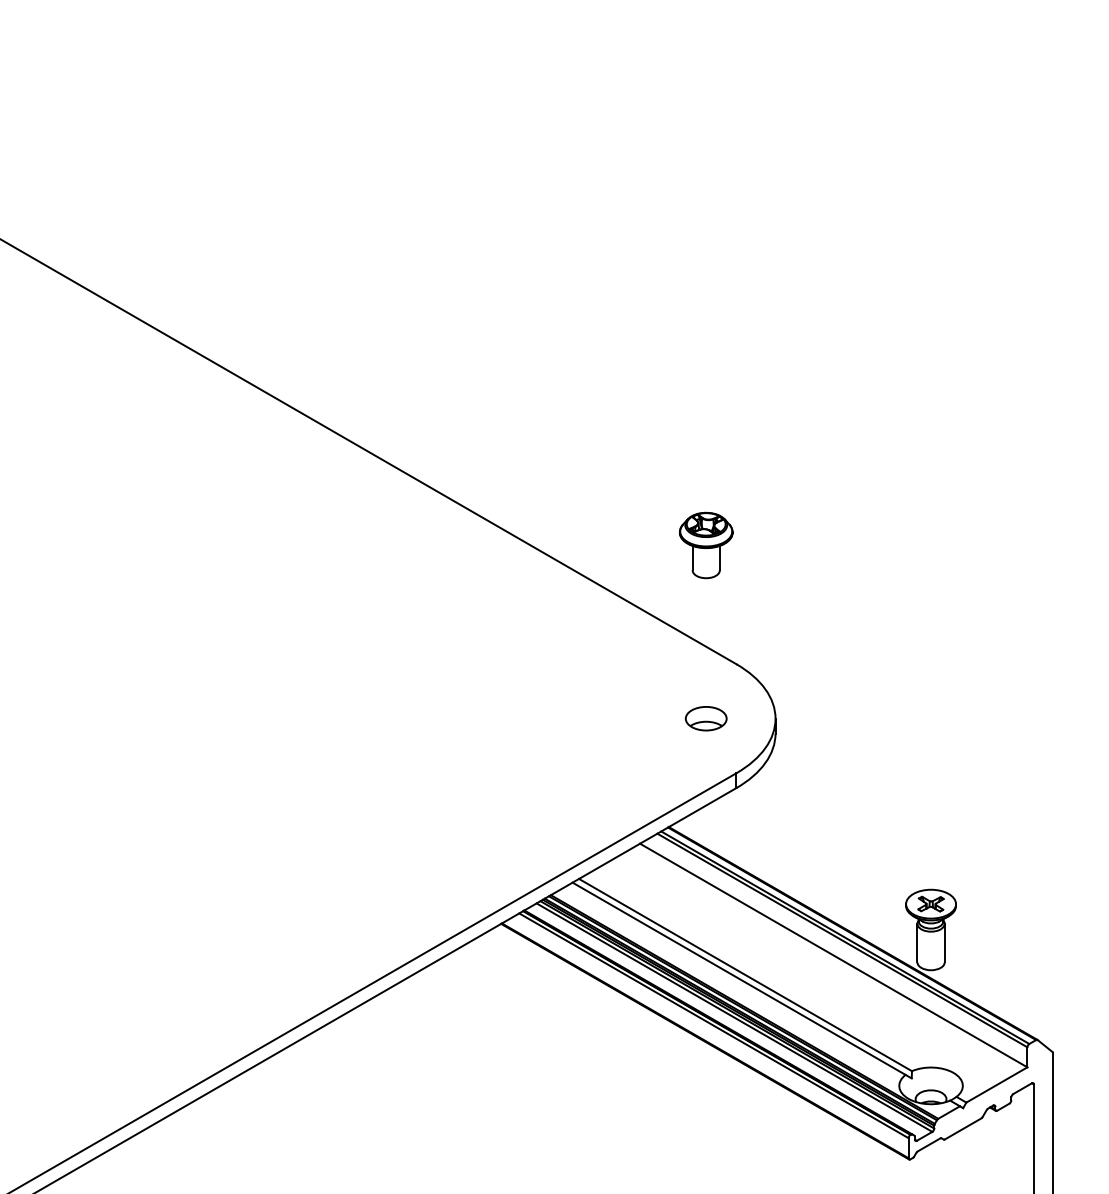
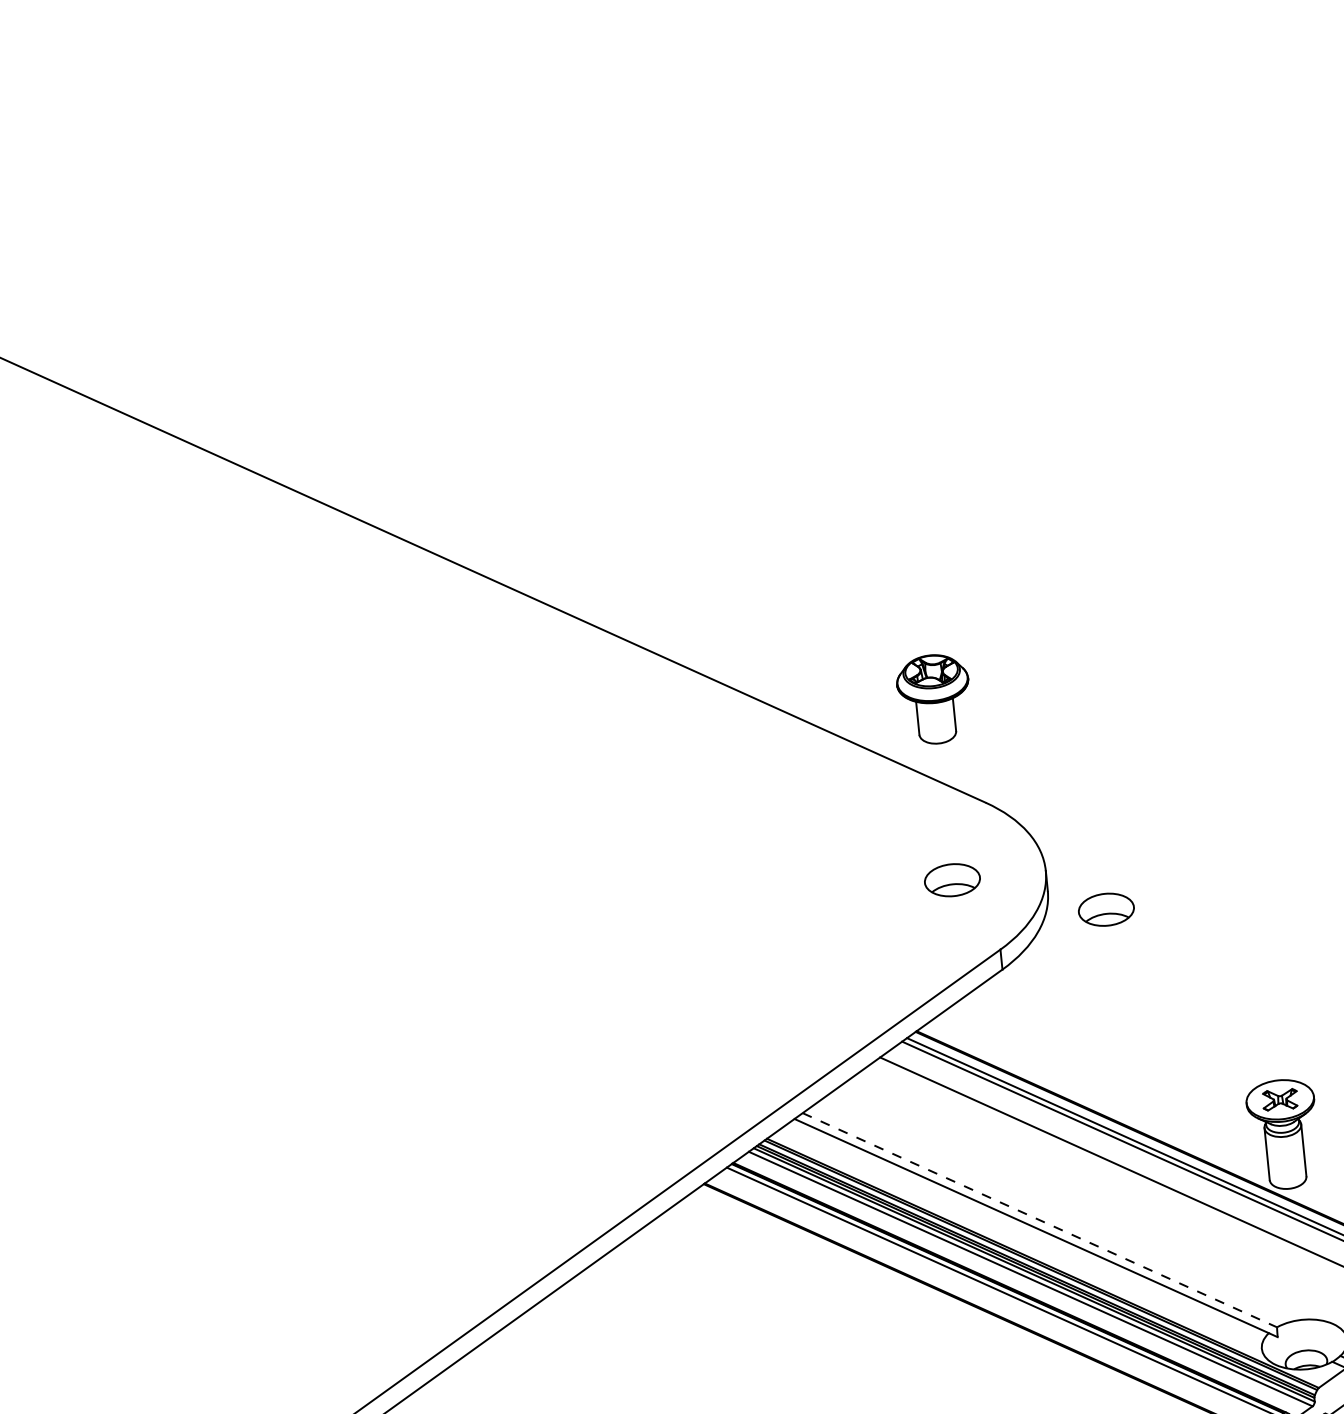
part: (706, 545) -> (934, 699), moved
part: (816, 751) -> (1105, 909), added
line: (745, 975) -> (1039, 1220), solid -> dashed

